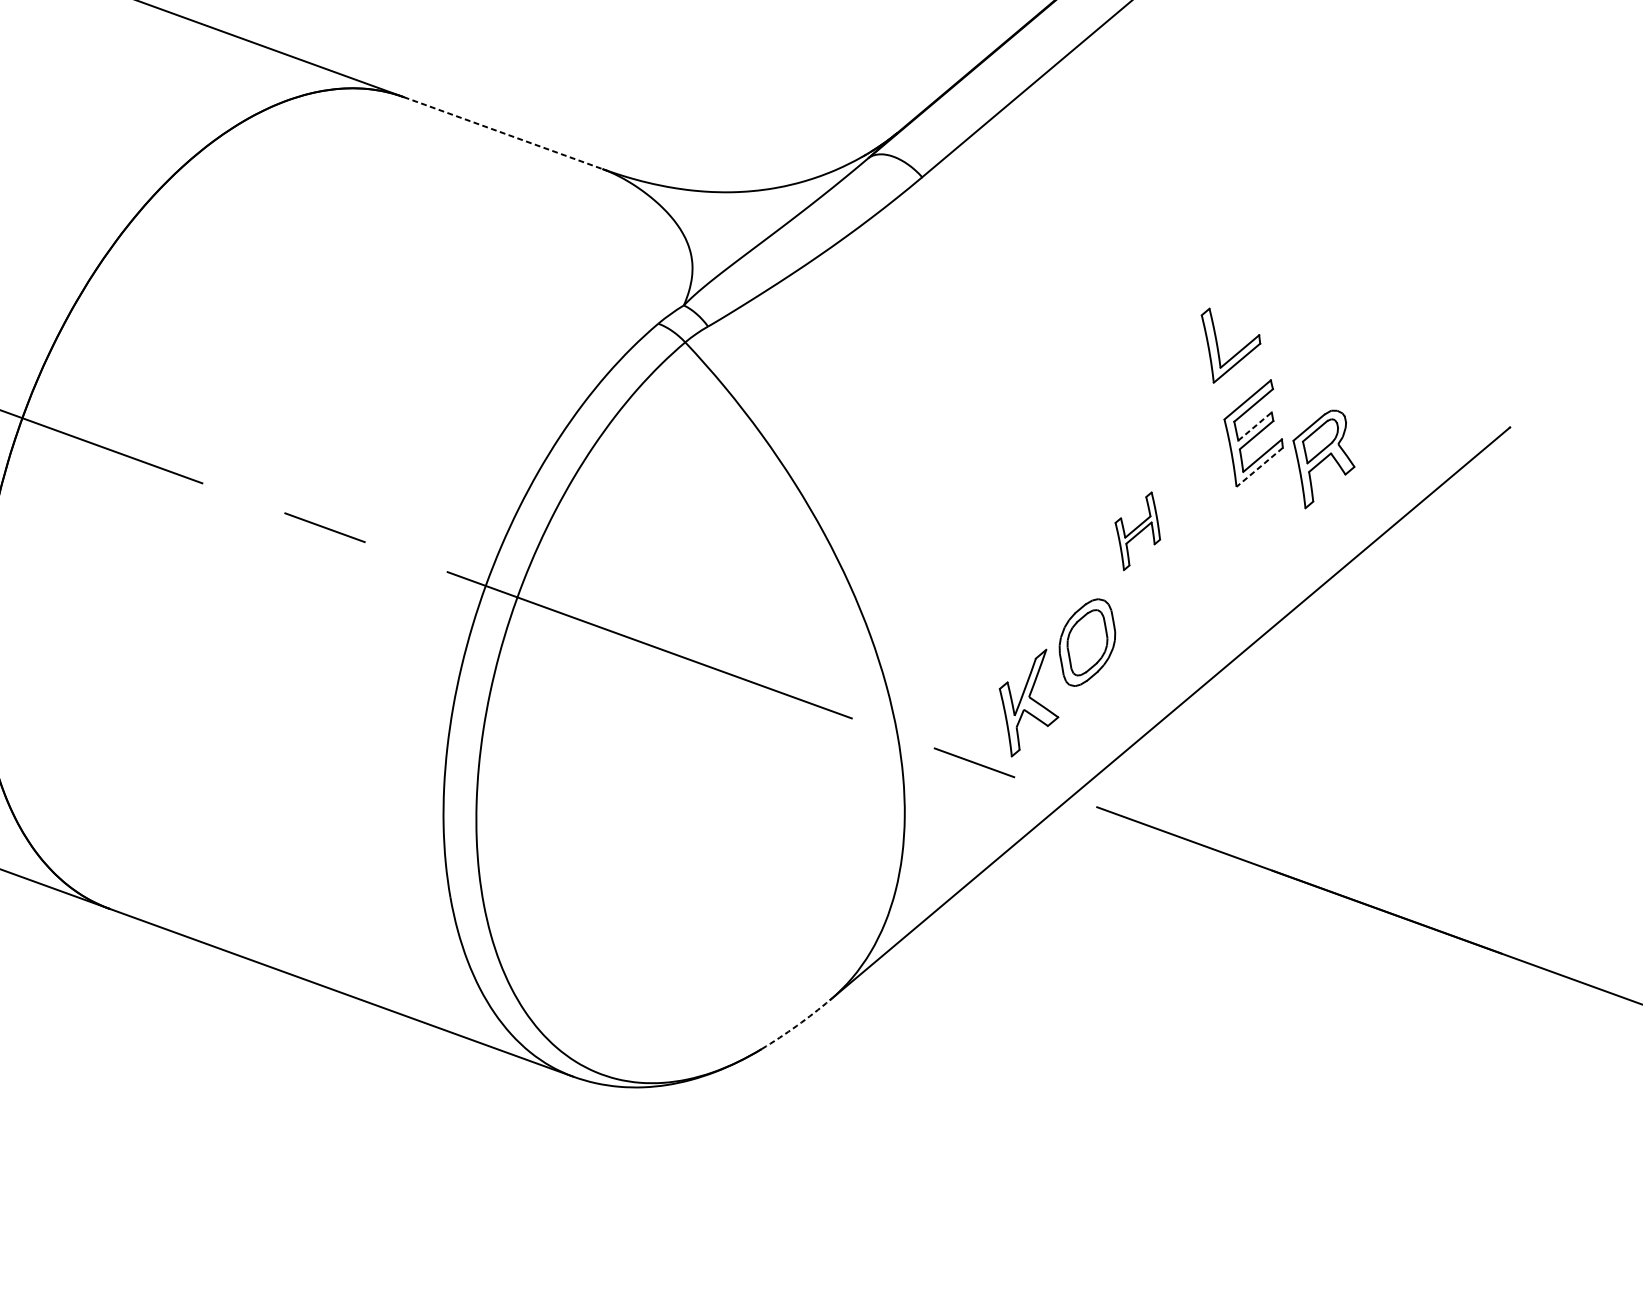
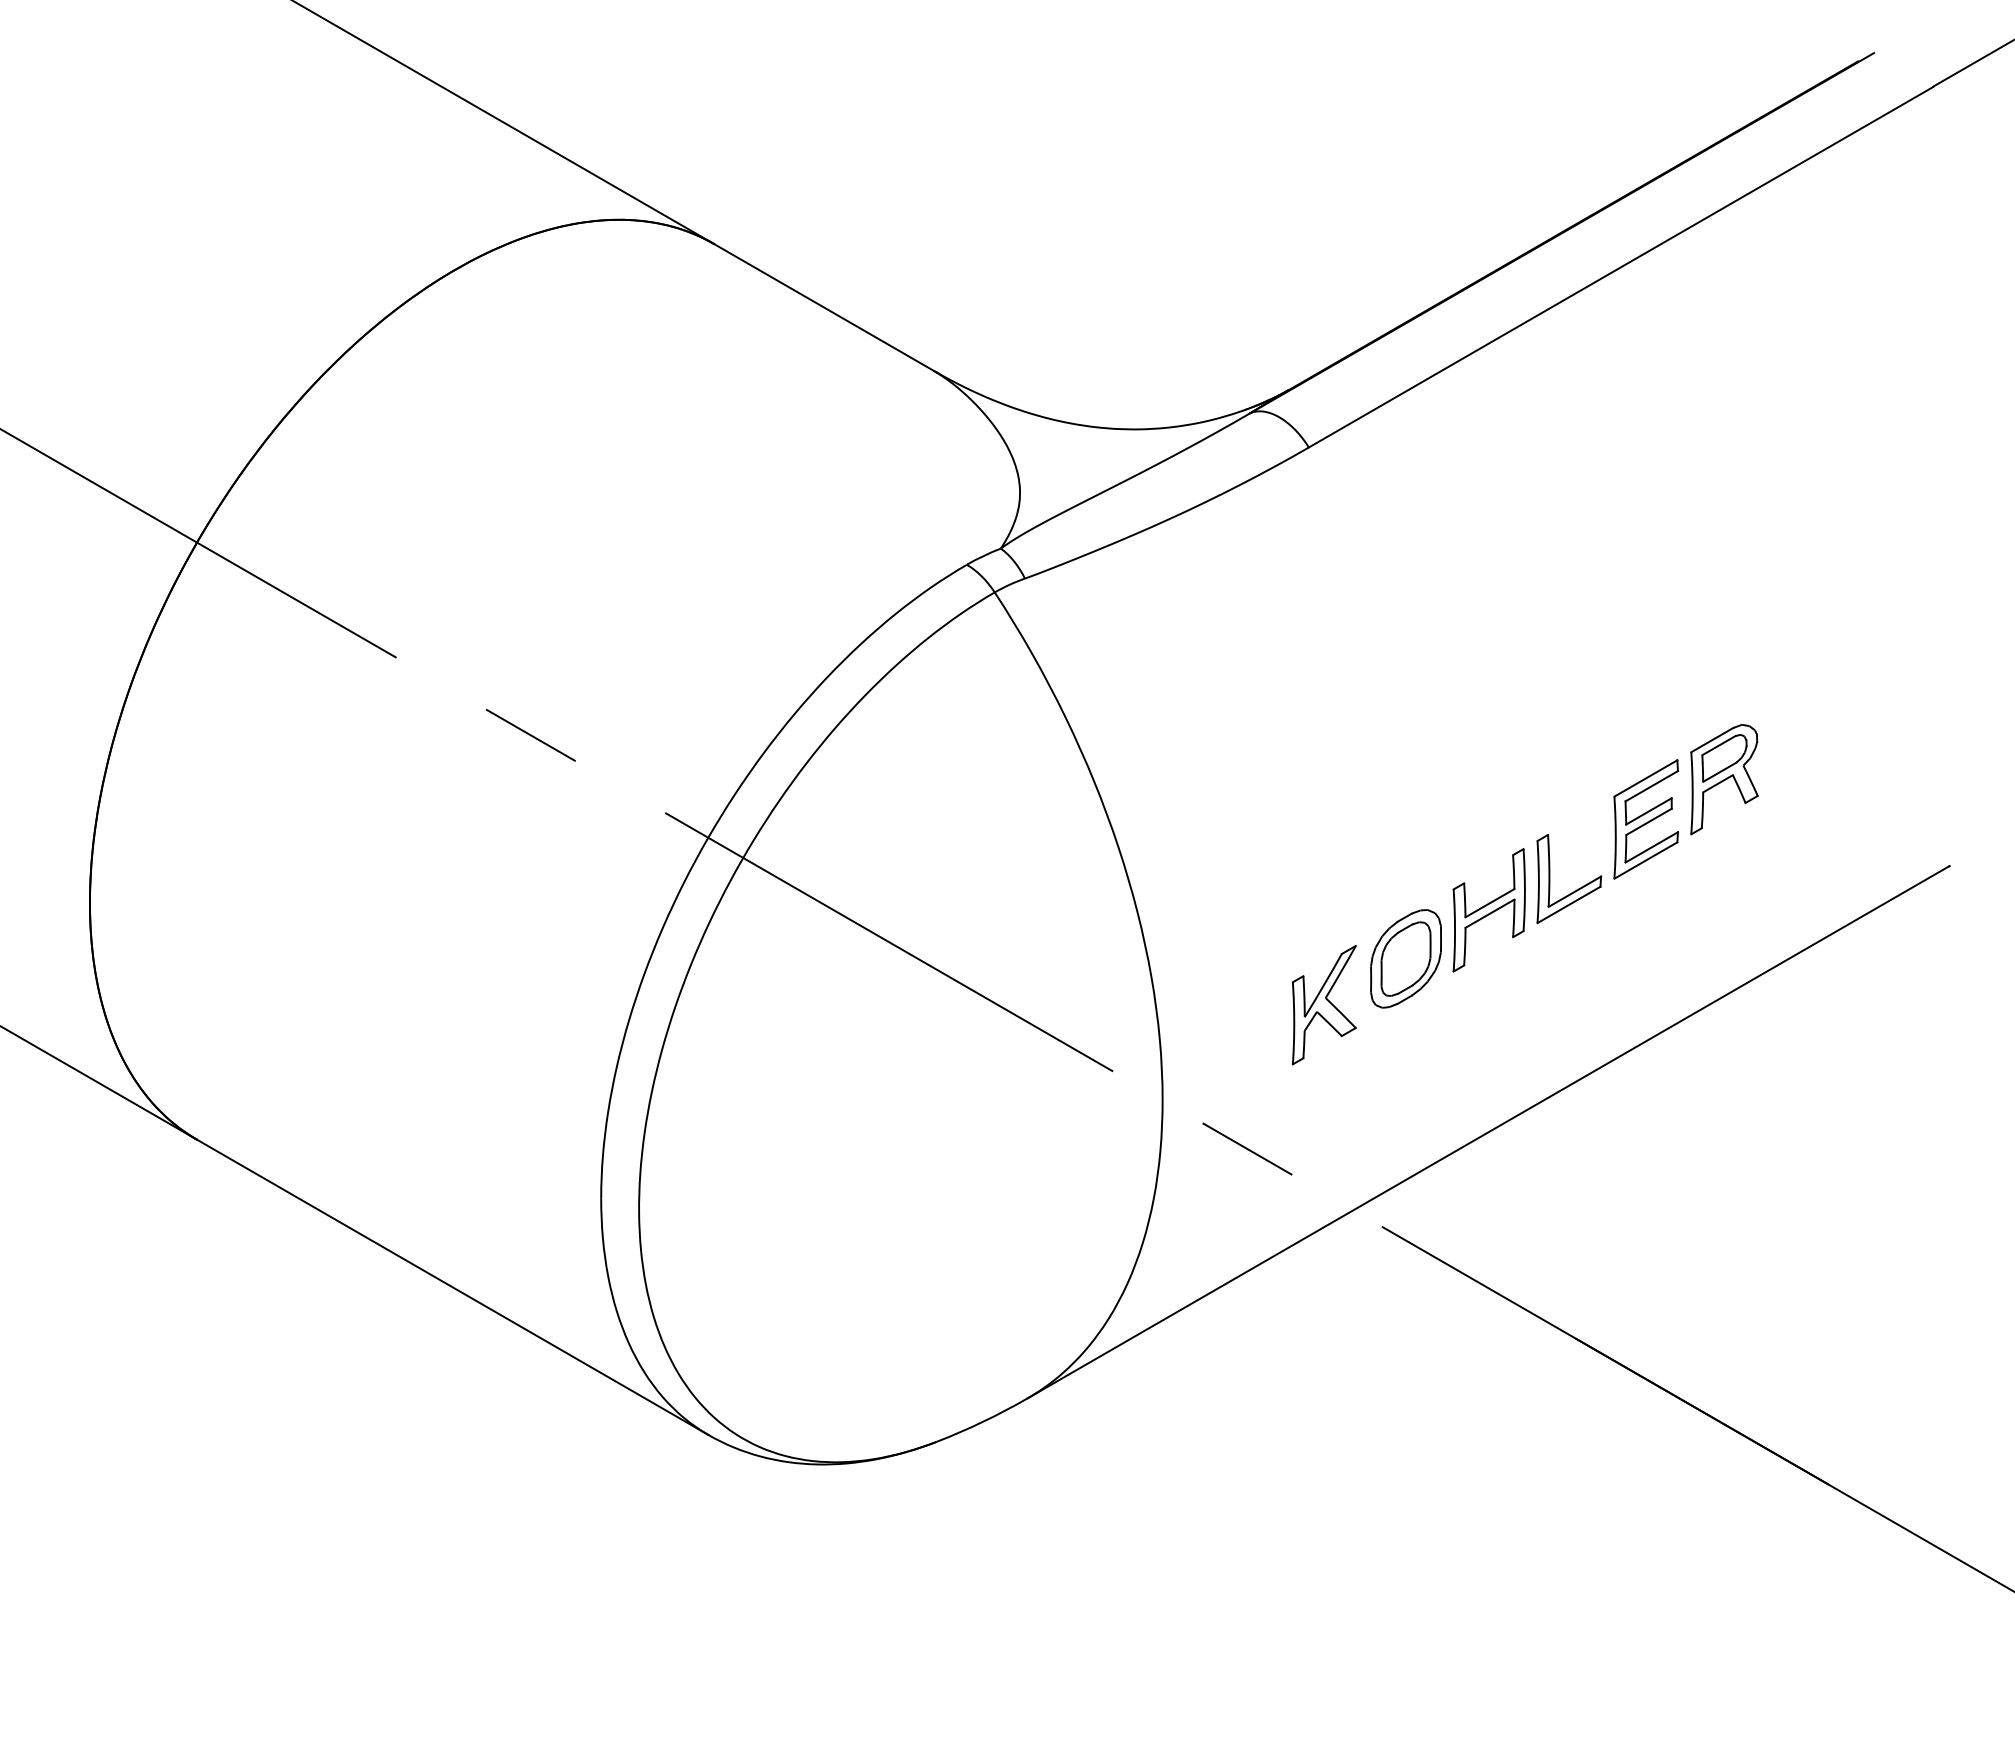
line: (502, 133) -> (823, 307), dashed -> solid
part: (1239, 350) -> (1574, 890), moved
line: (1255, 426) -> (1649, 811), dashed -> solid
part: (1324, 458) -> (1724, 779), moved
line: (1259, 467) -> (1645, 860), dashed -> solid
part: (1137, 531) -> (1488, 910), size x1.43
part: (1087, 642) -> (1405, 958), moved
part: (1028, 703) -> (1323, 1005), moved
arc: (796, 1025) -> (982, 1421), dashed -> solid

